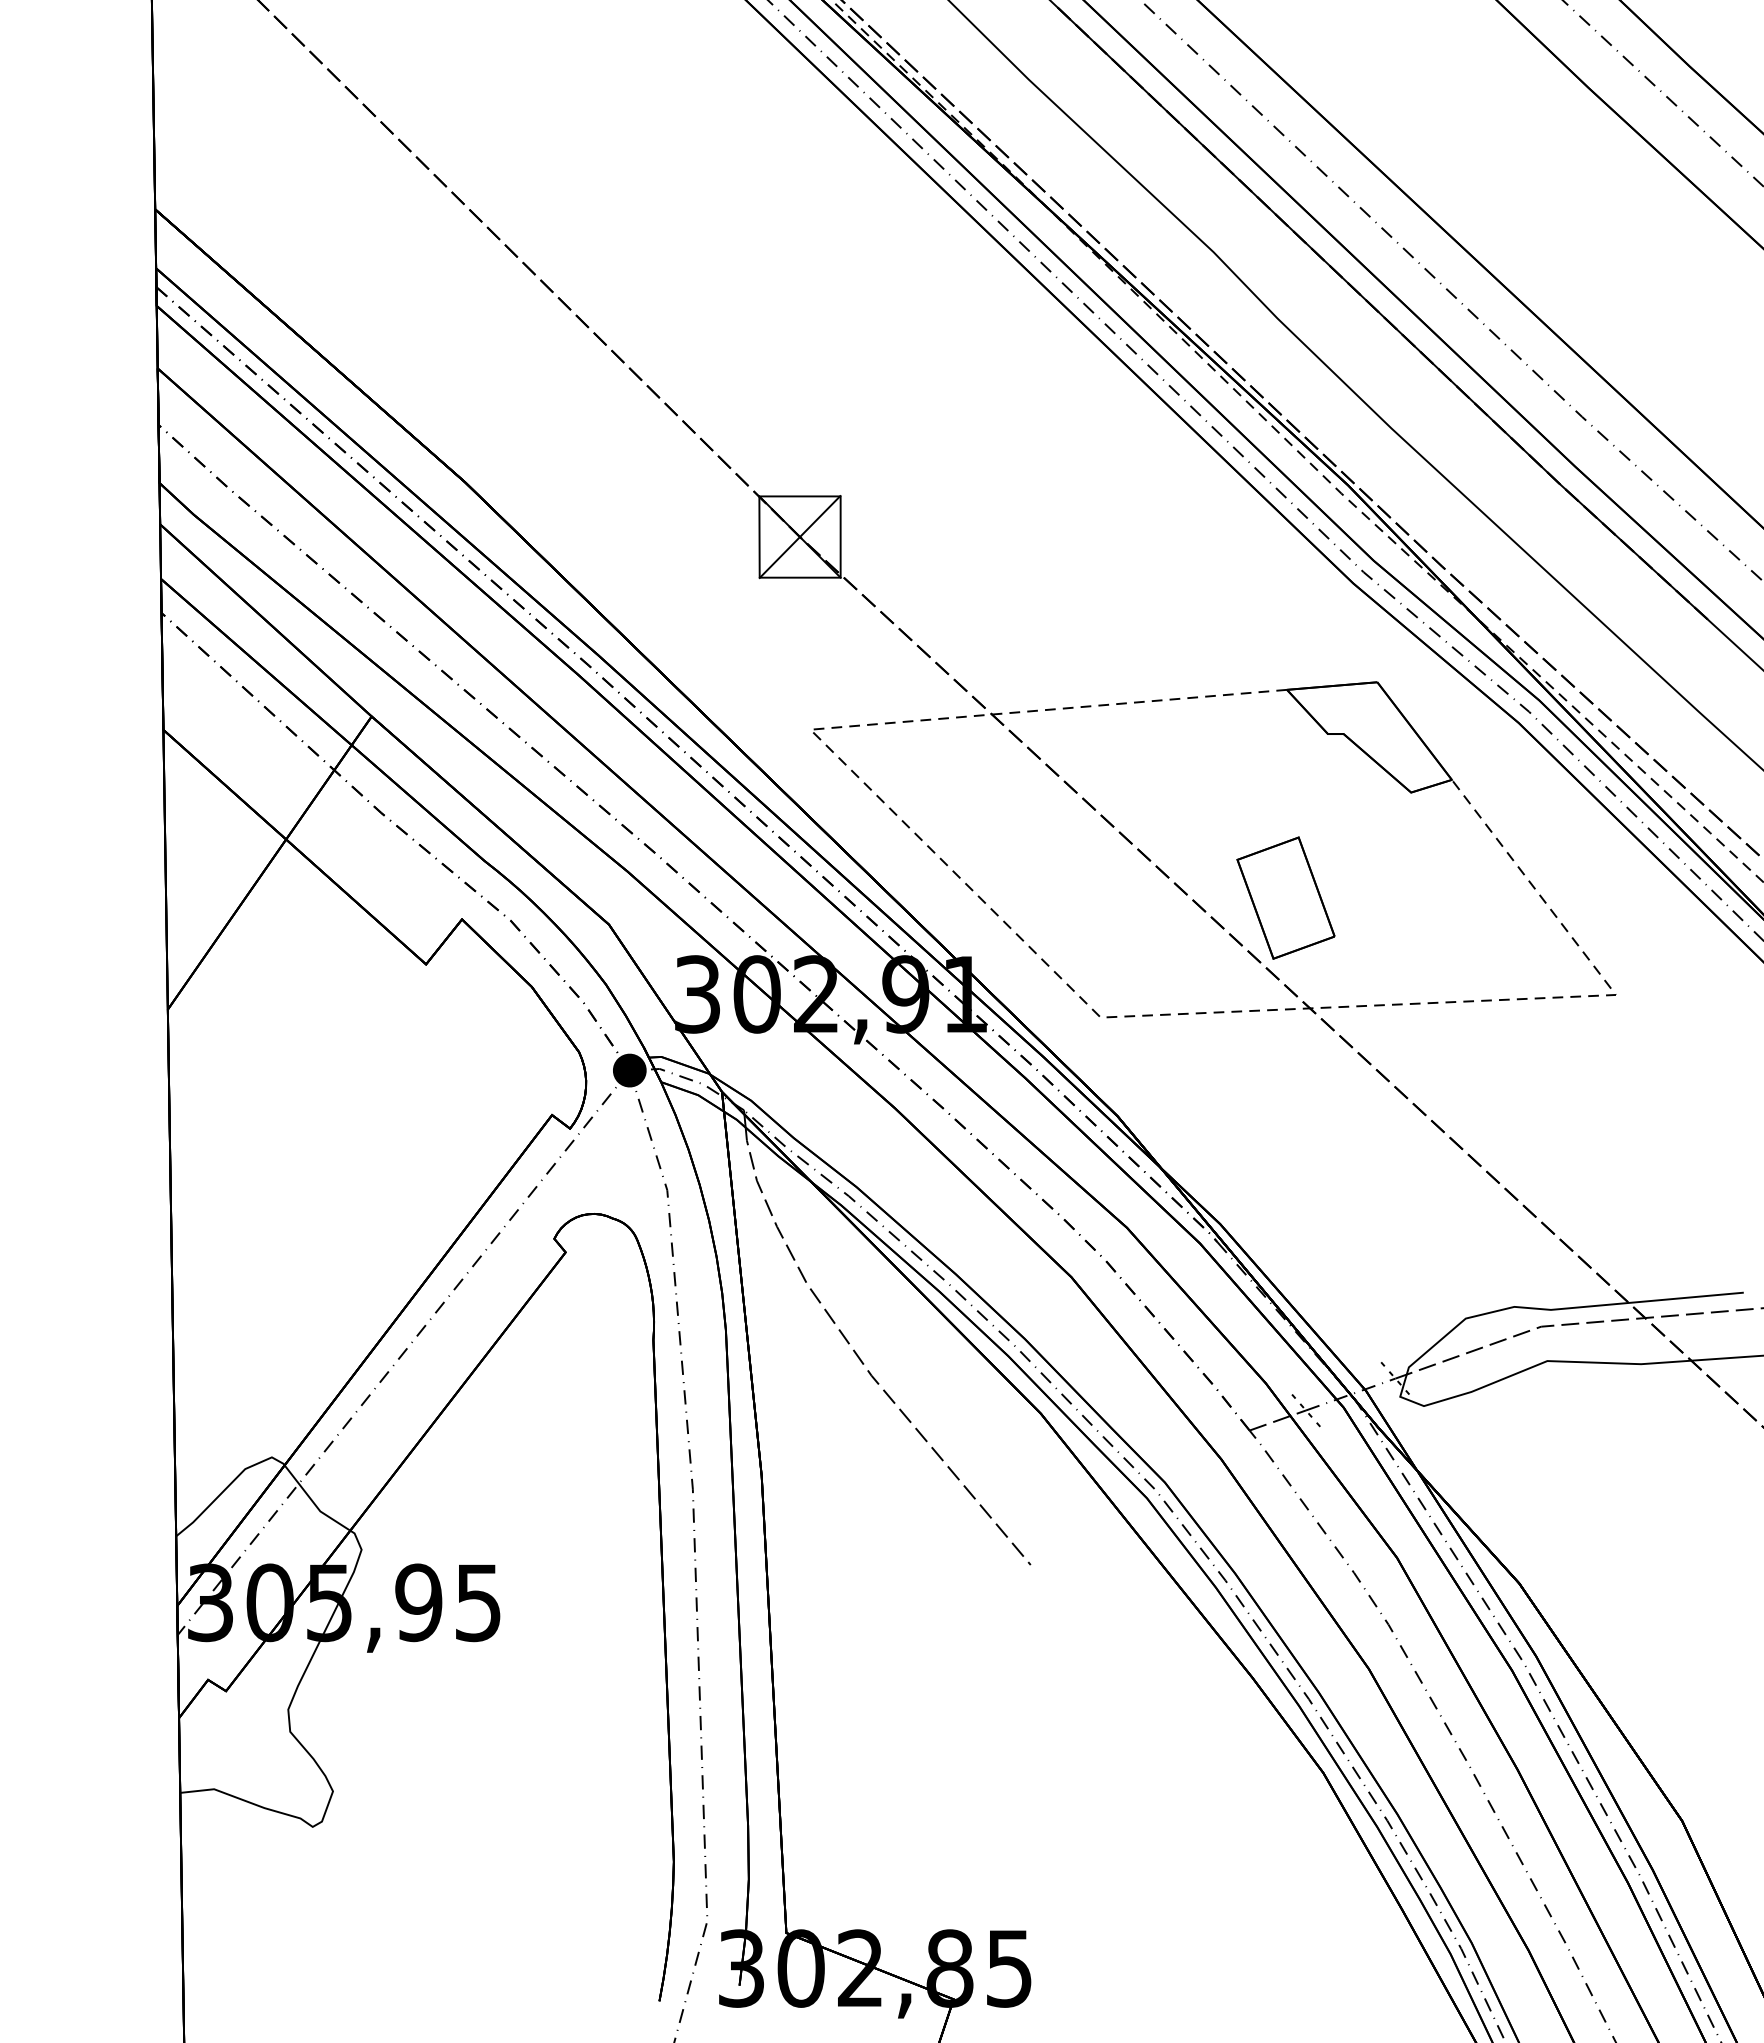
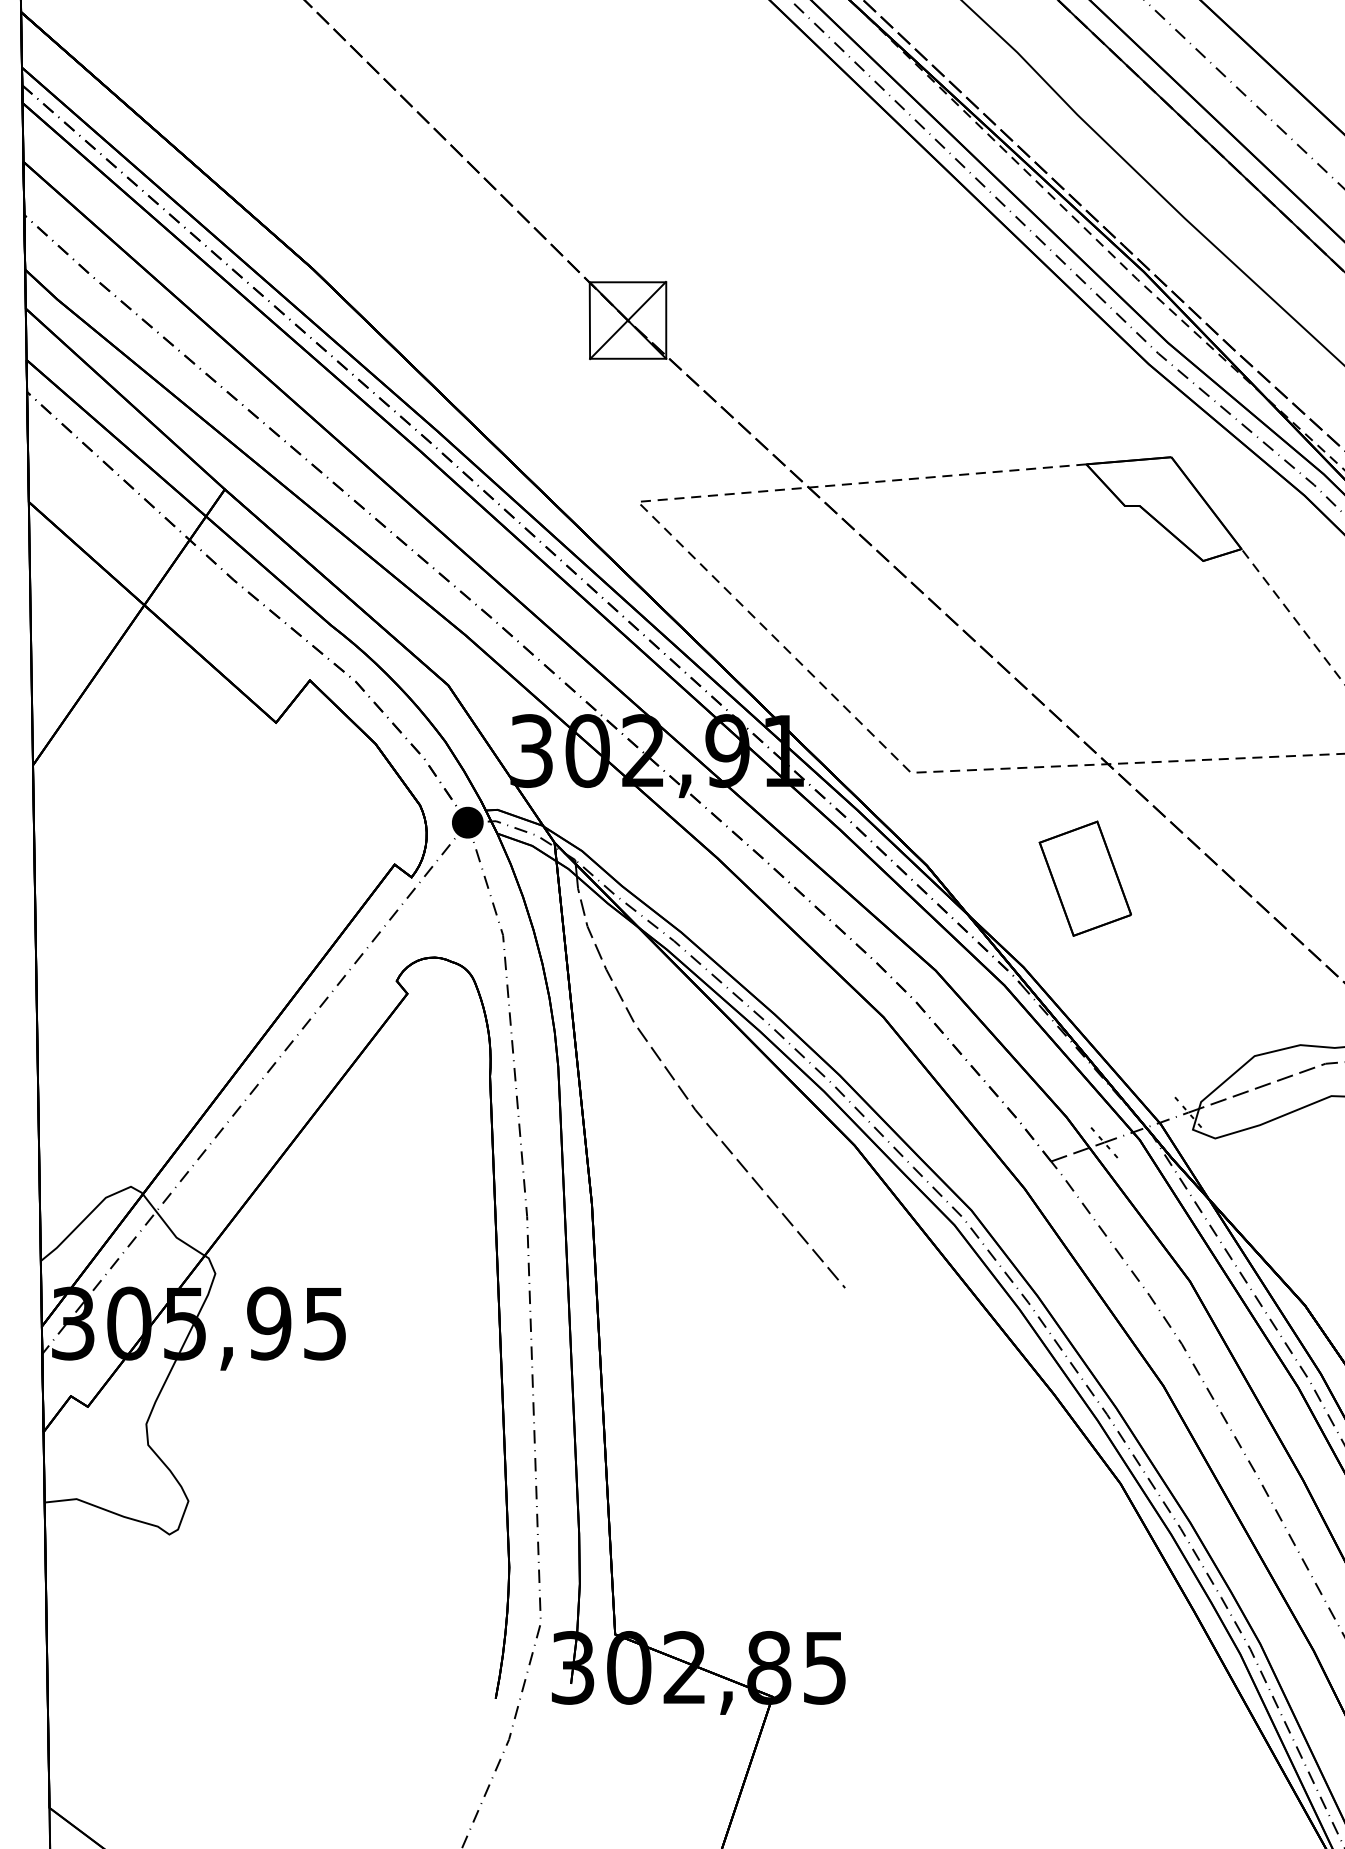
part: (1285, 897) -> (1084, 878), moved

